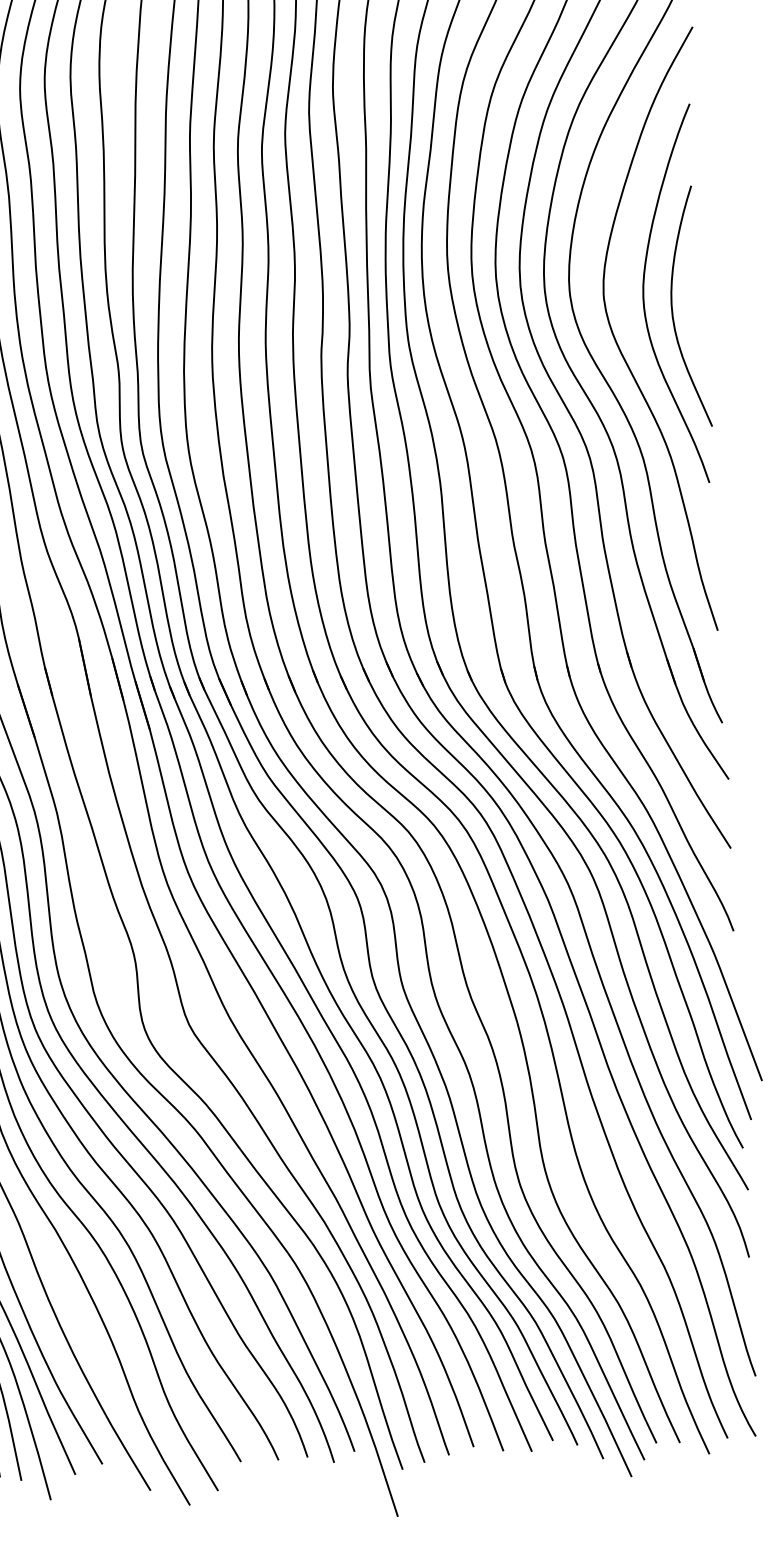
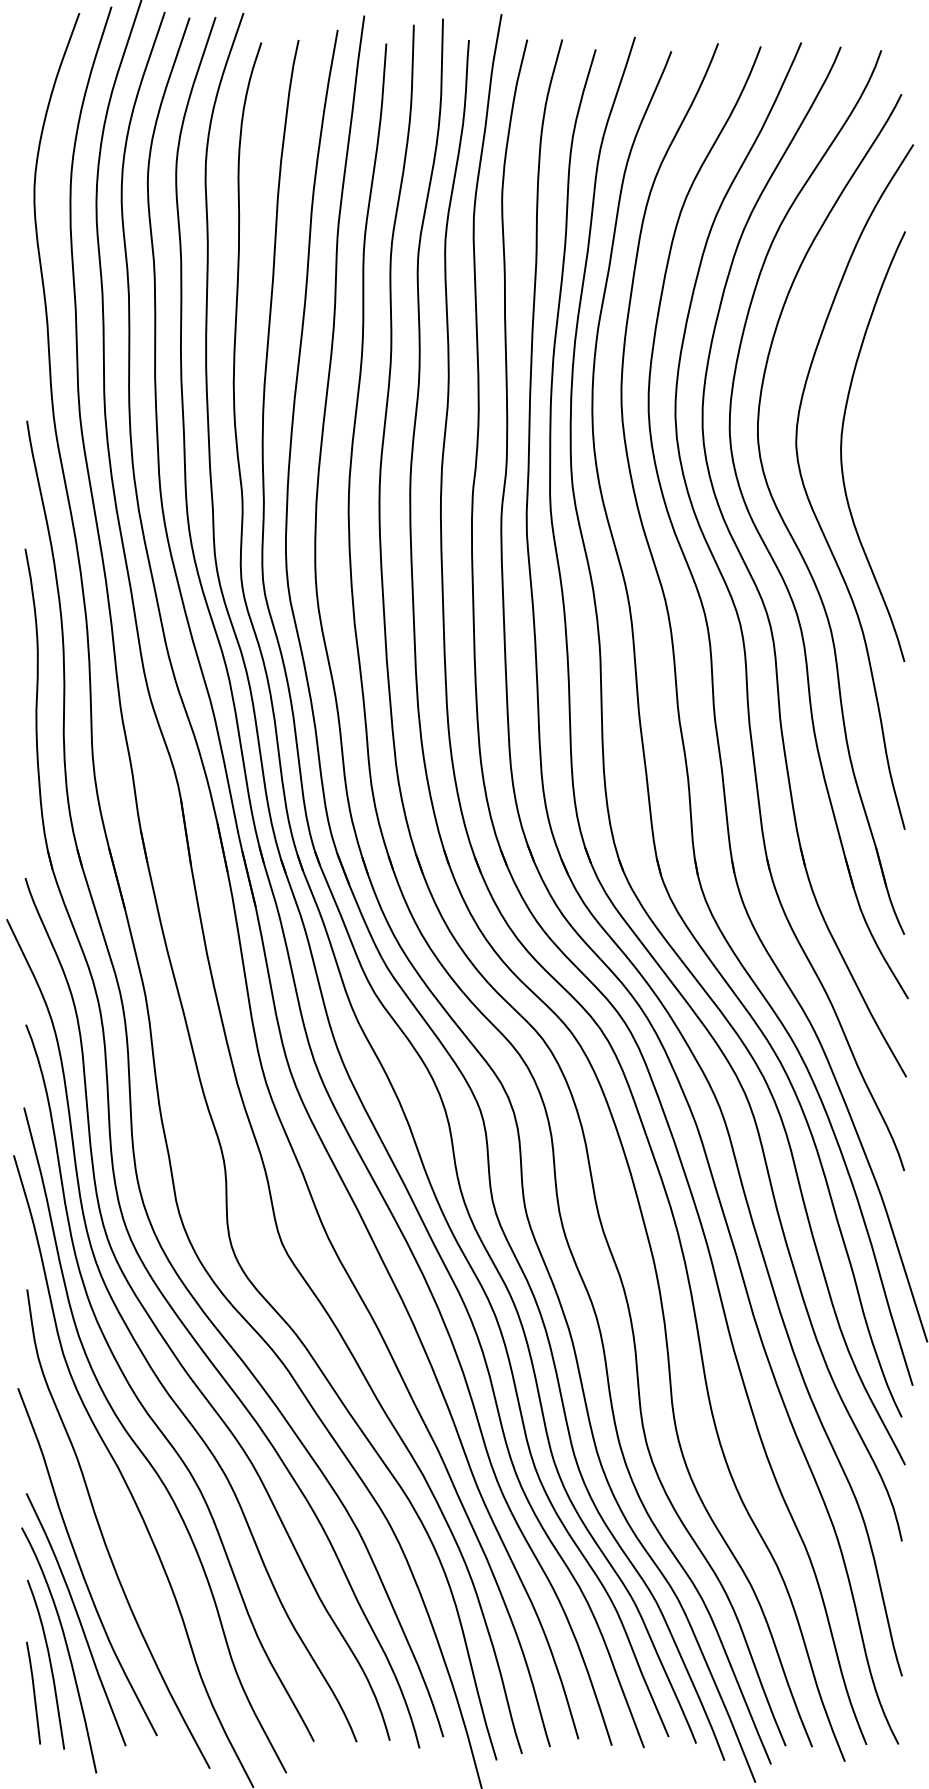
curve: (672, 307) -> (873, 461), removed

